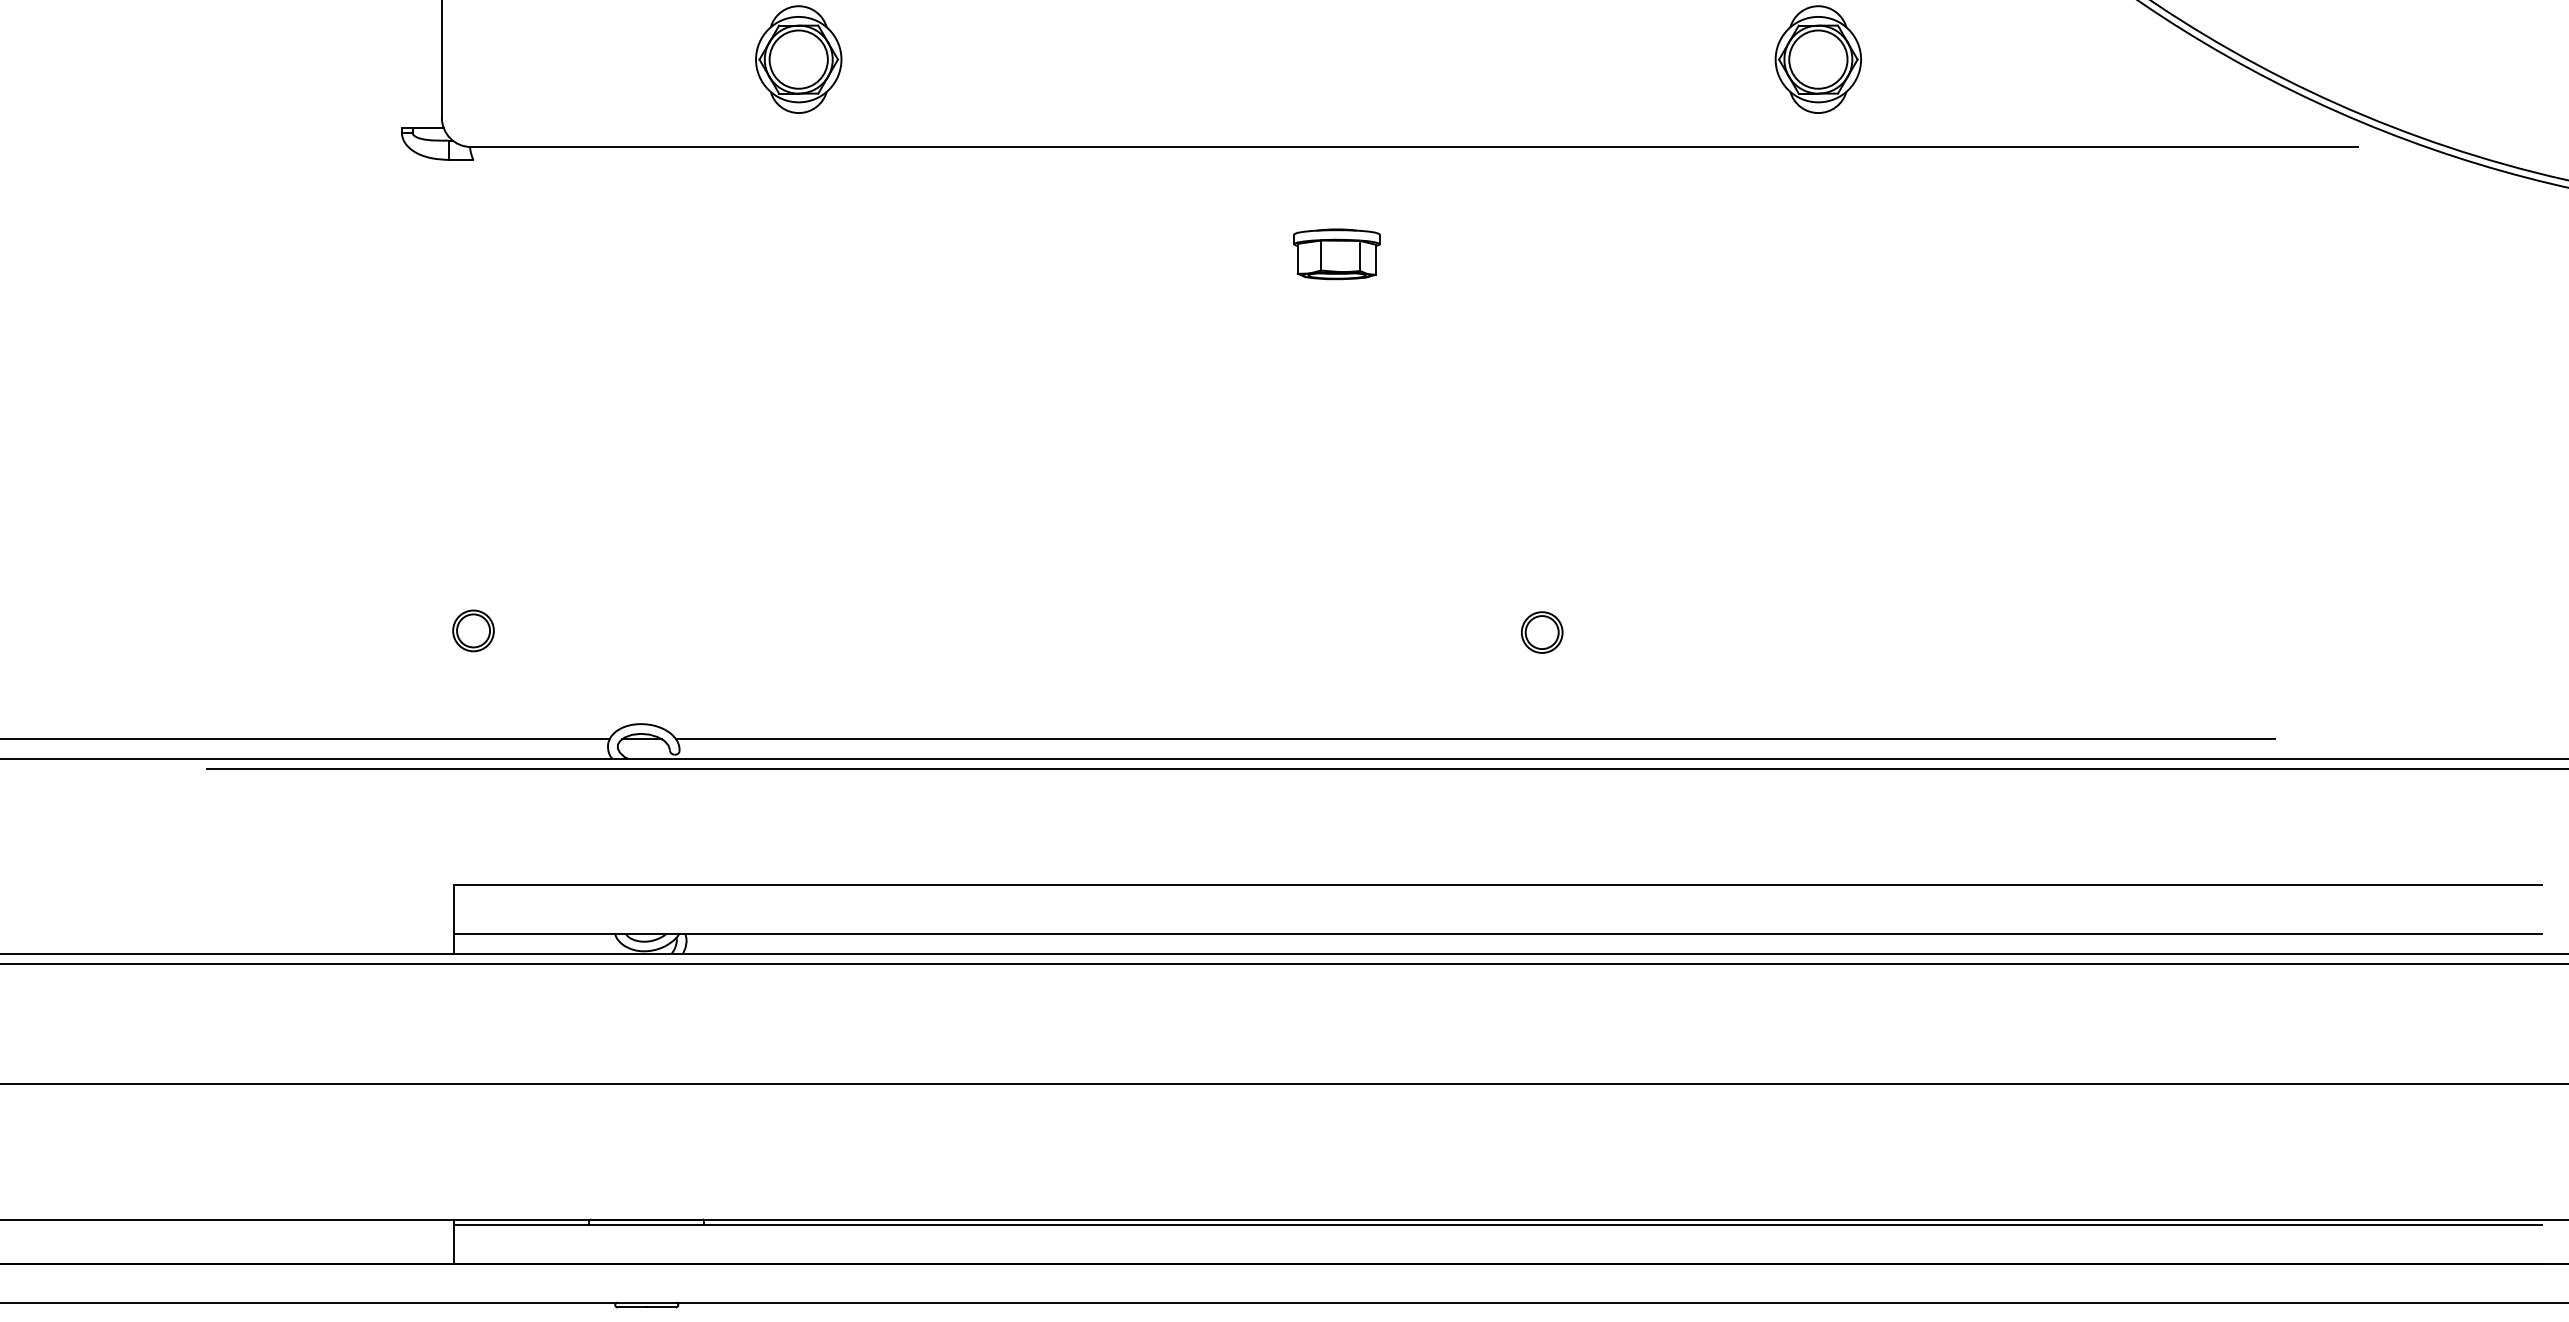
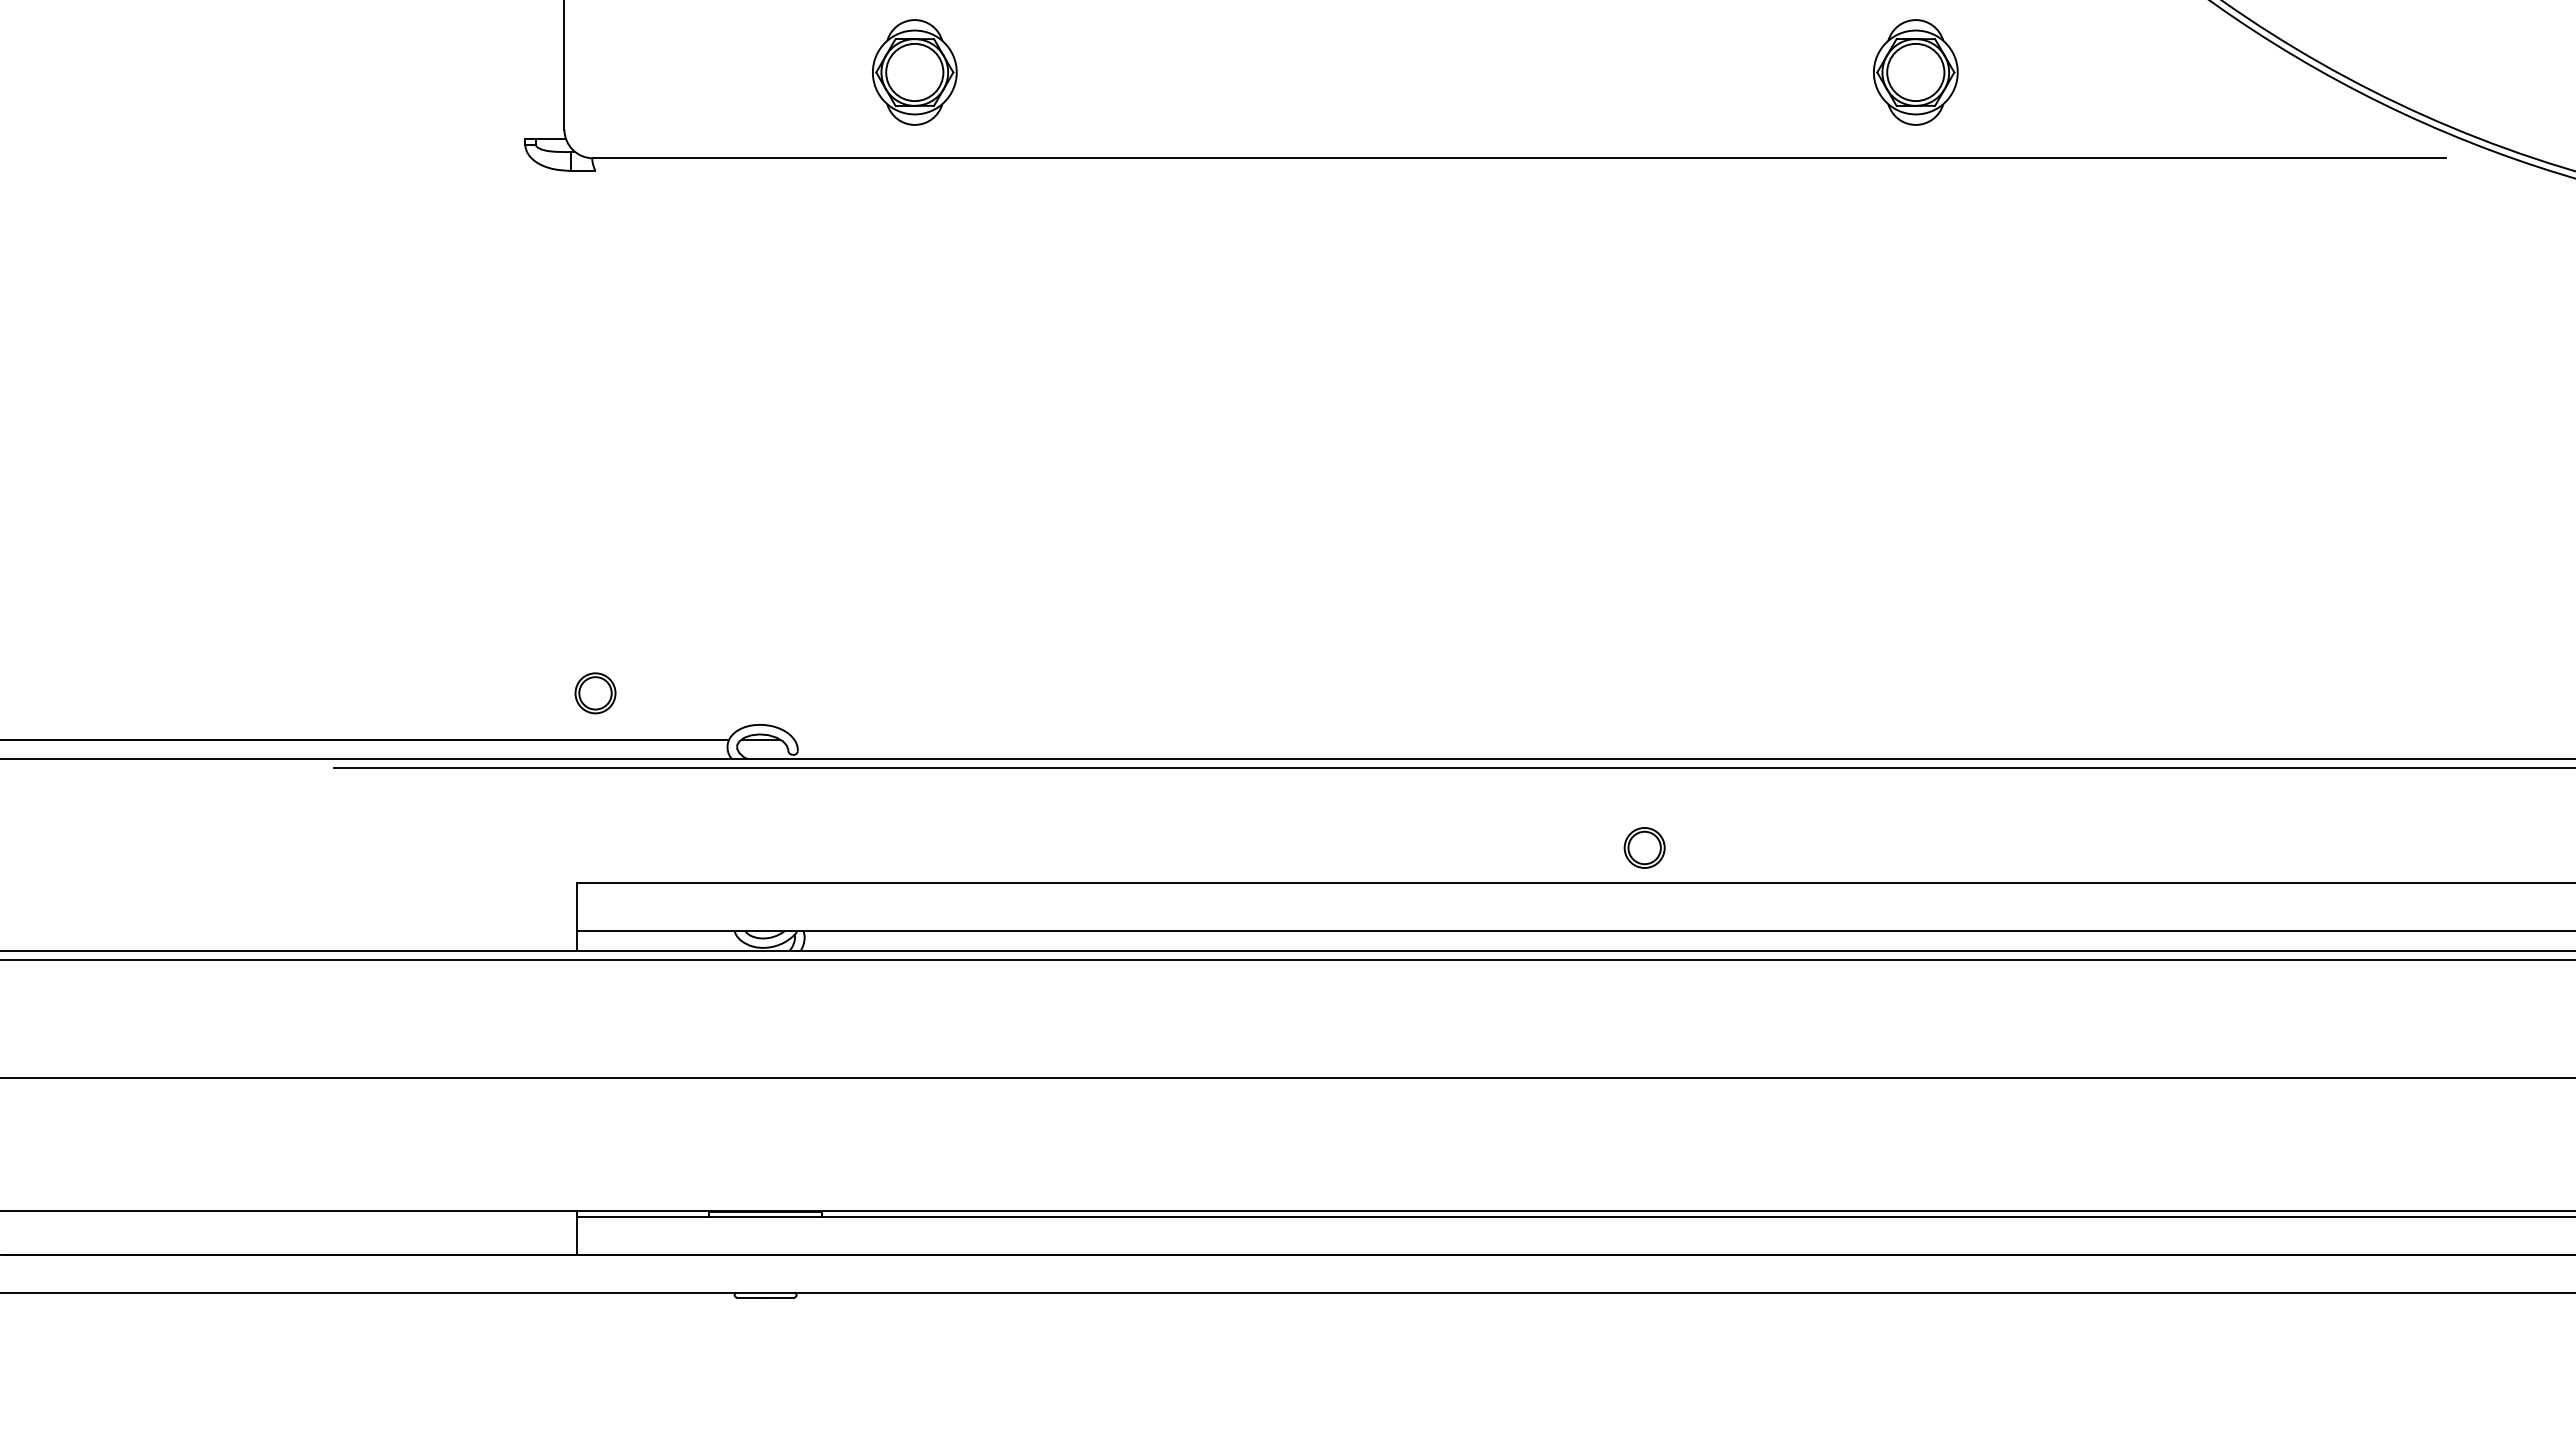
part: (1336, 254) -> (1442, 263), removed
part: (473, 631) -> (595, 693), moved
part: (1542, 632) -> (1644, 847), moved
line: (1474, 739) -> (1578, 739), removed

